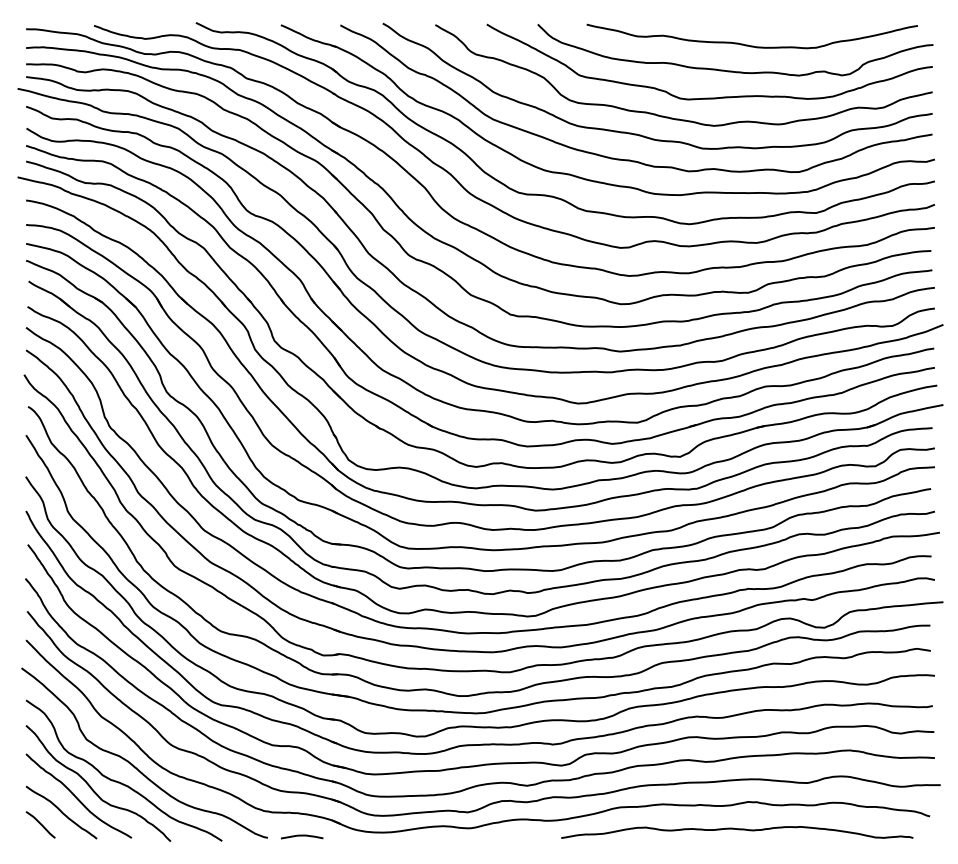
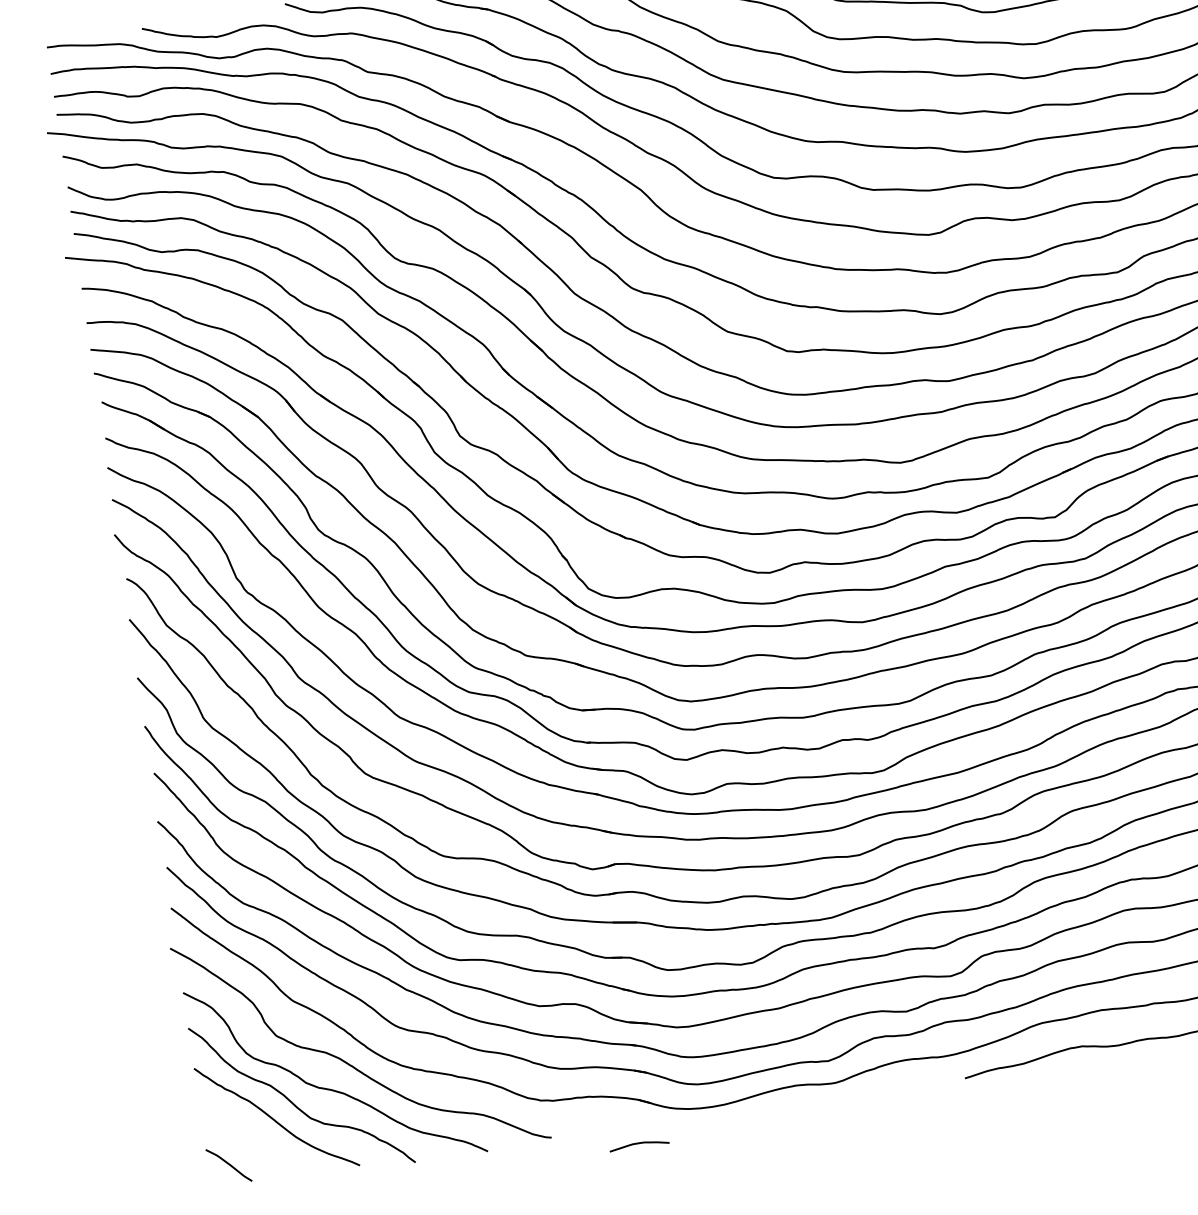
curve: (61, 812) -> (255, 1143), removed
curve: (302, 836) -> (639, 1144), moved

